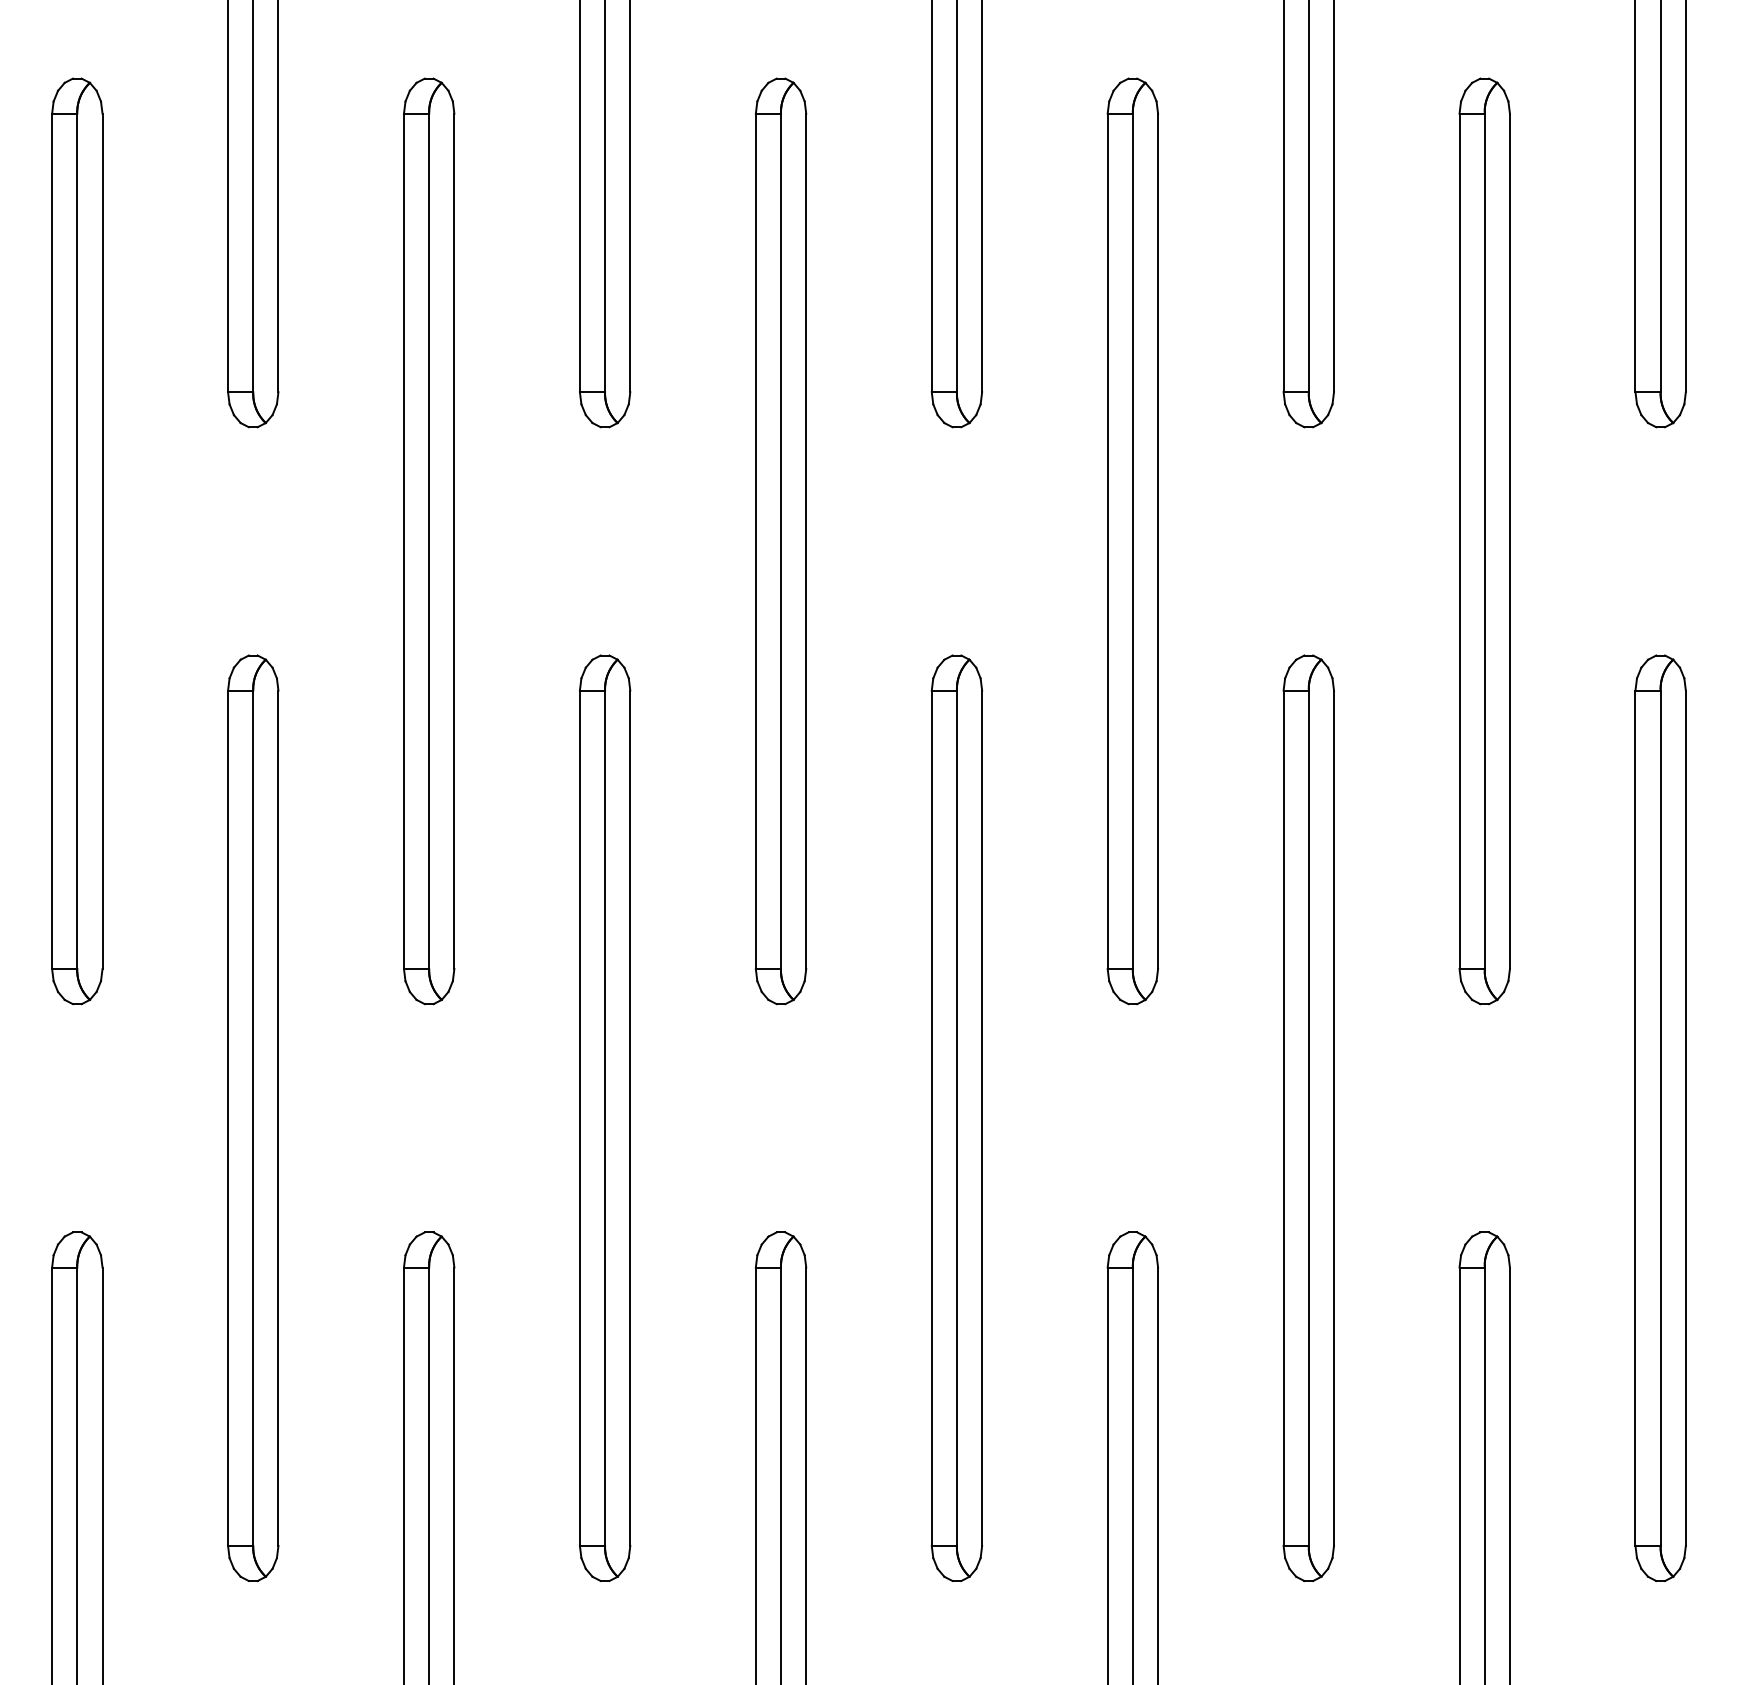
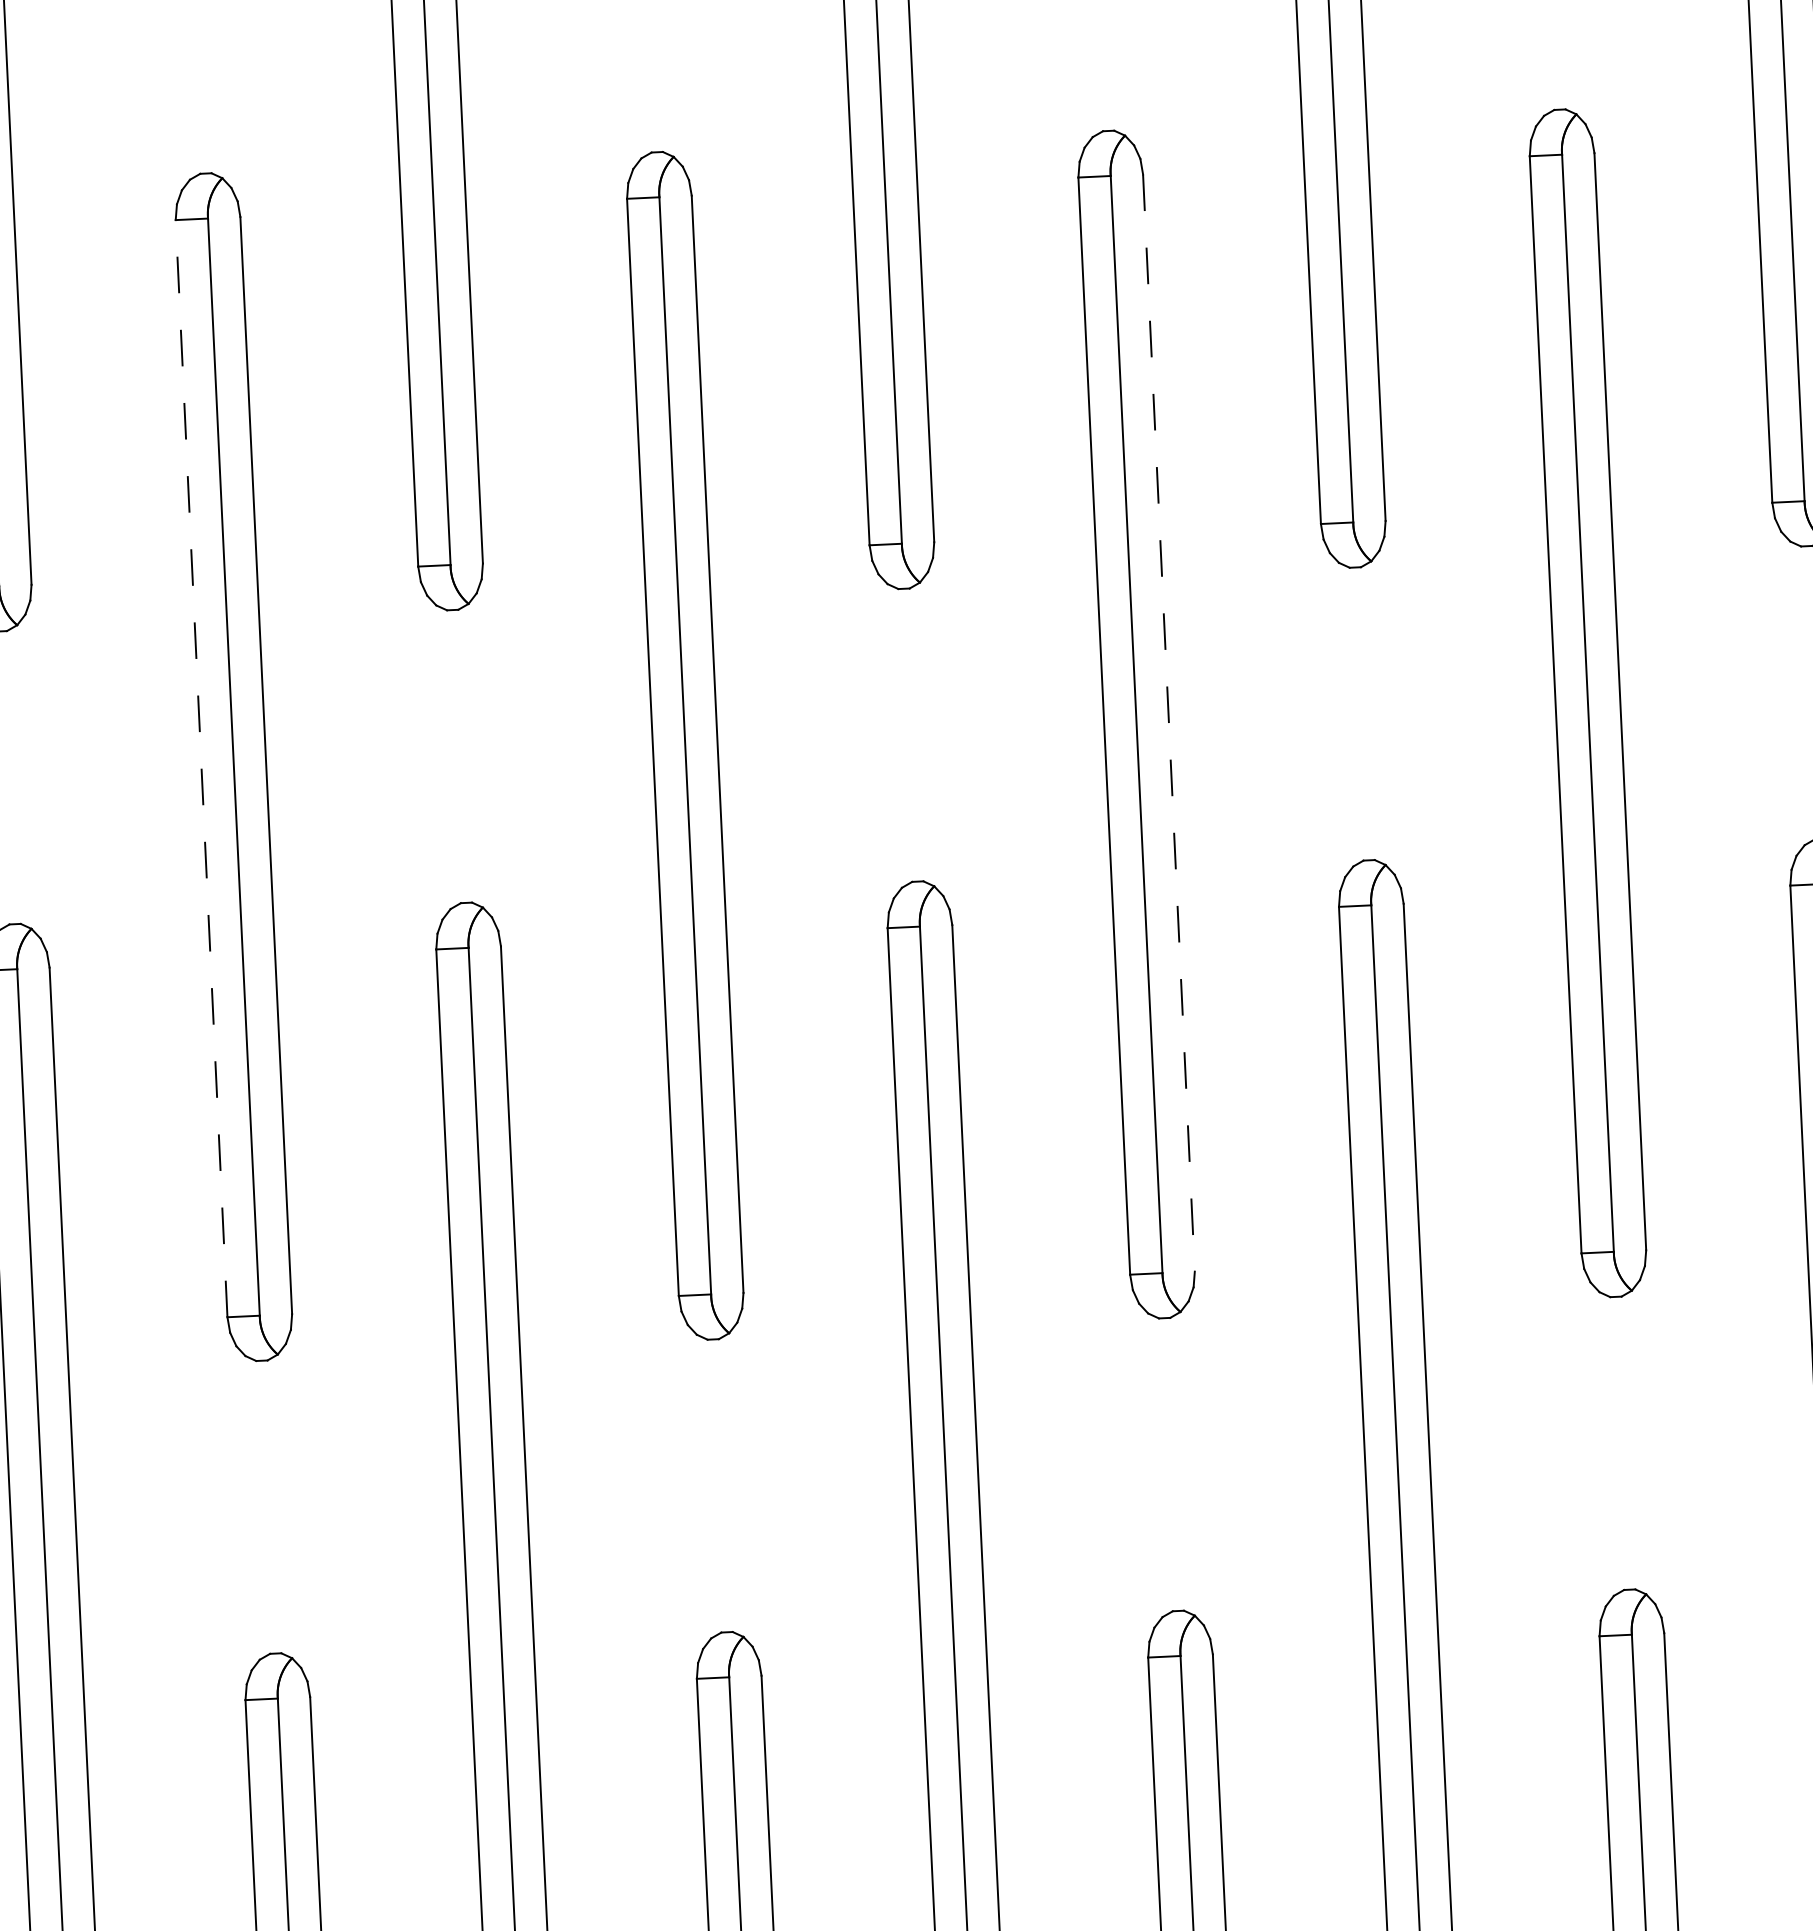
line: (403, 541) -> (200, 768), solid -> dashed
line: (1158, 541) -> (1169, 723), solid -> dashed

